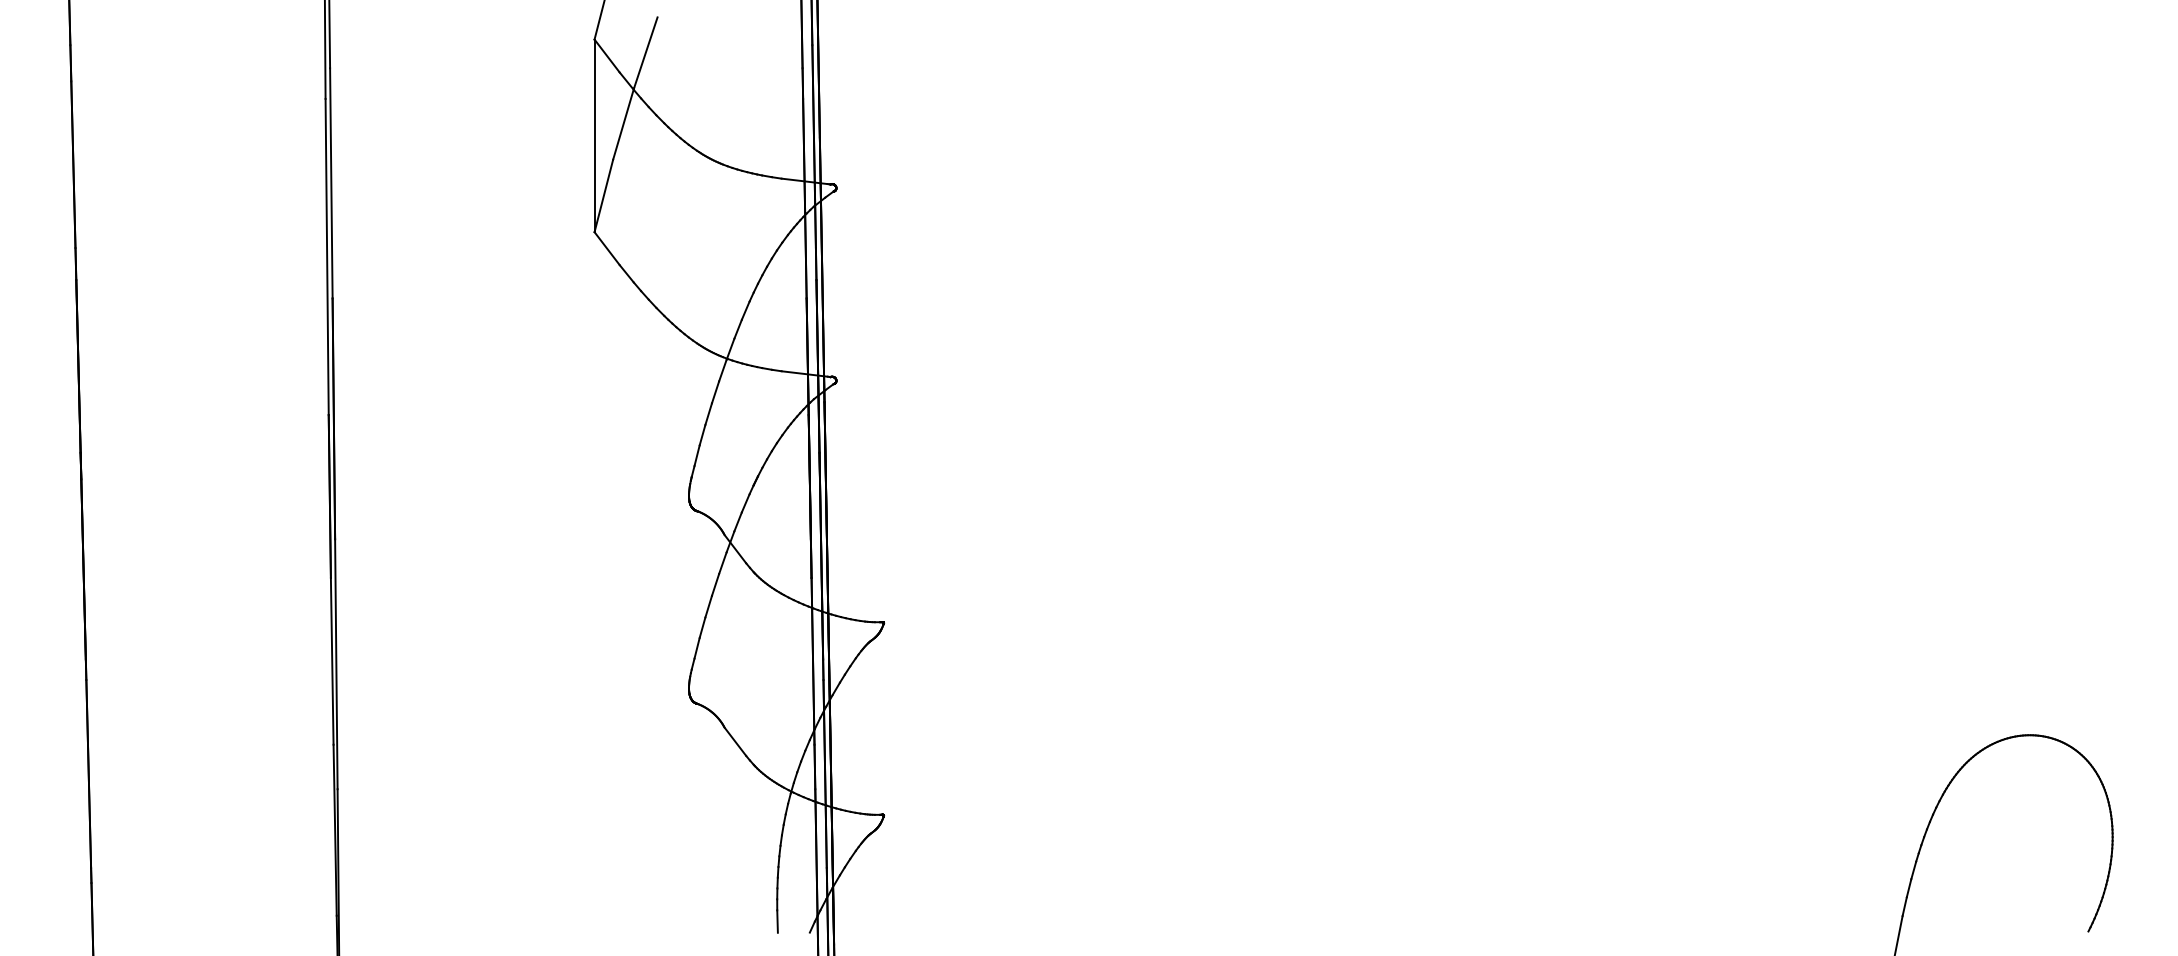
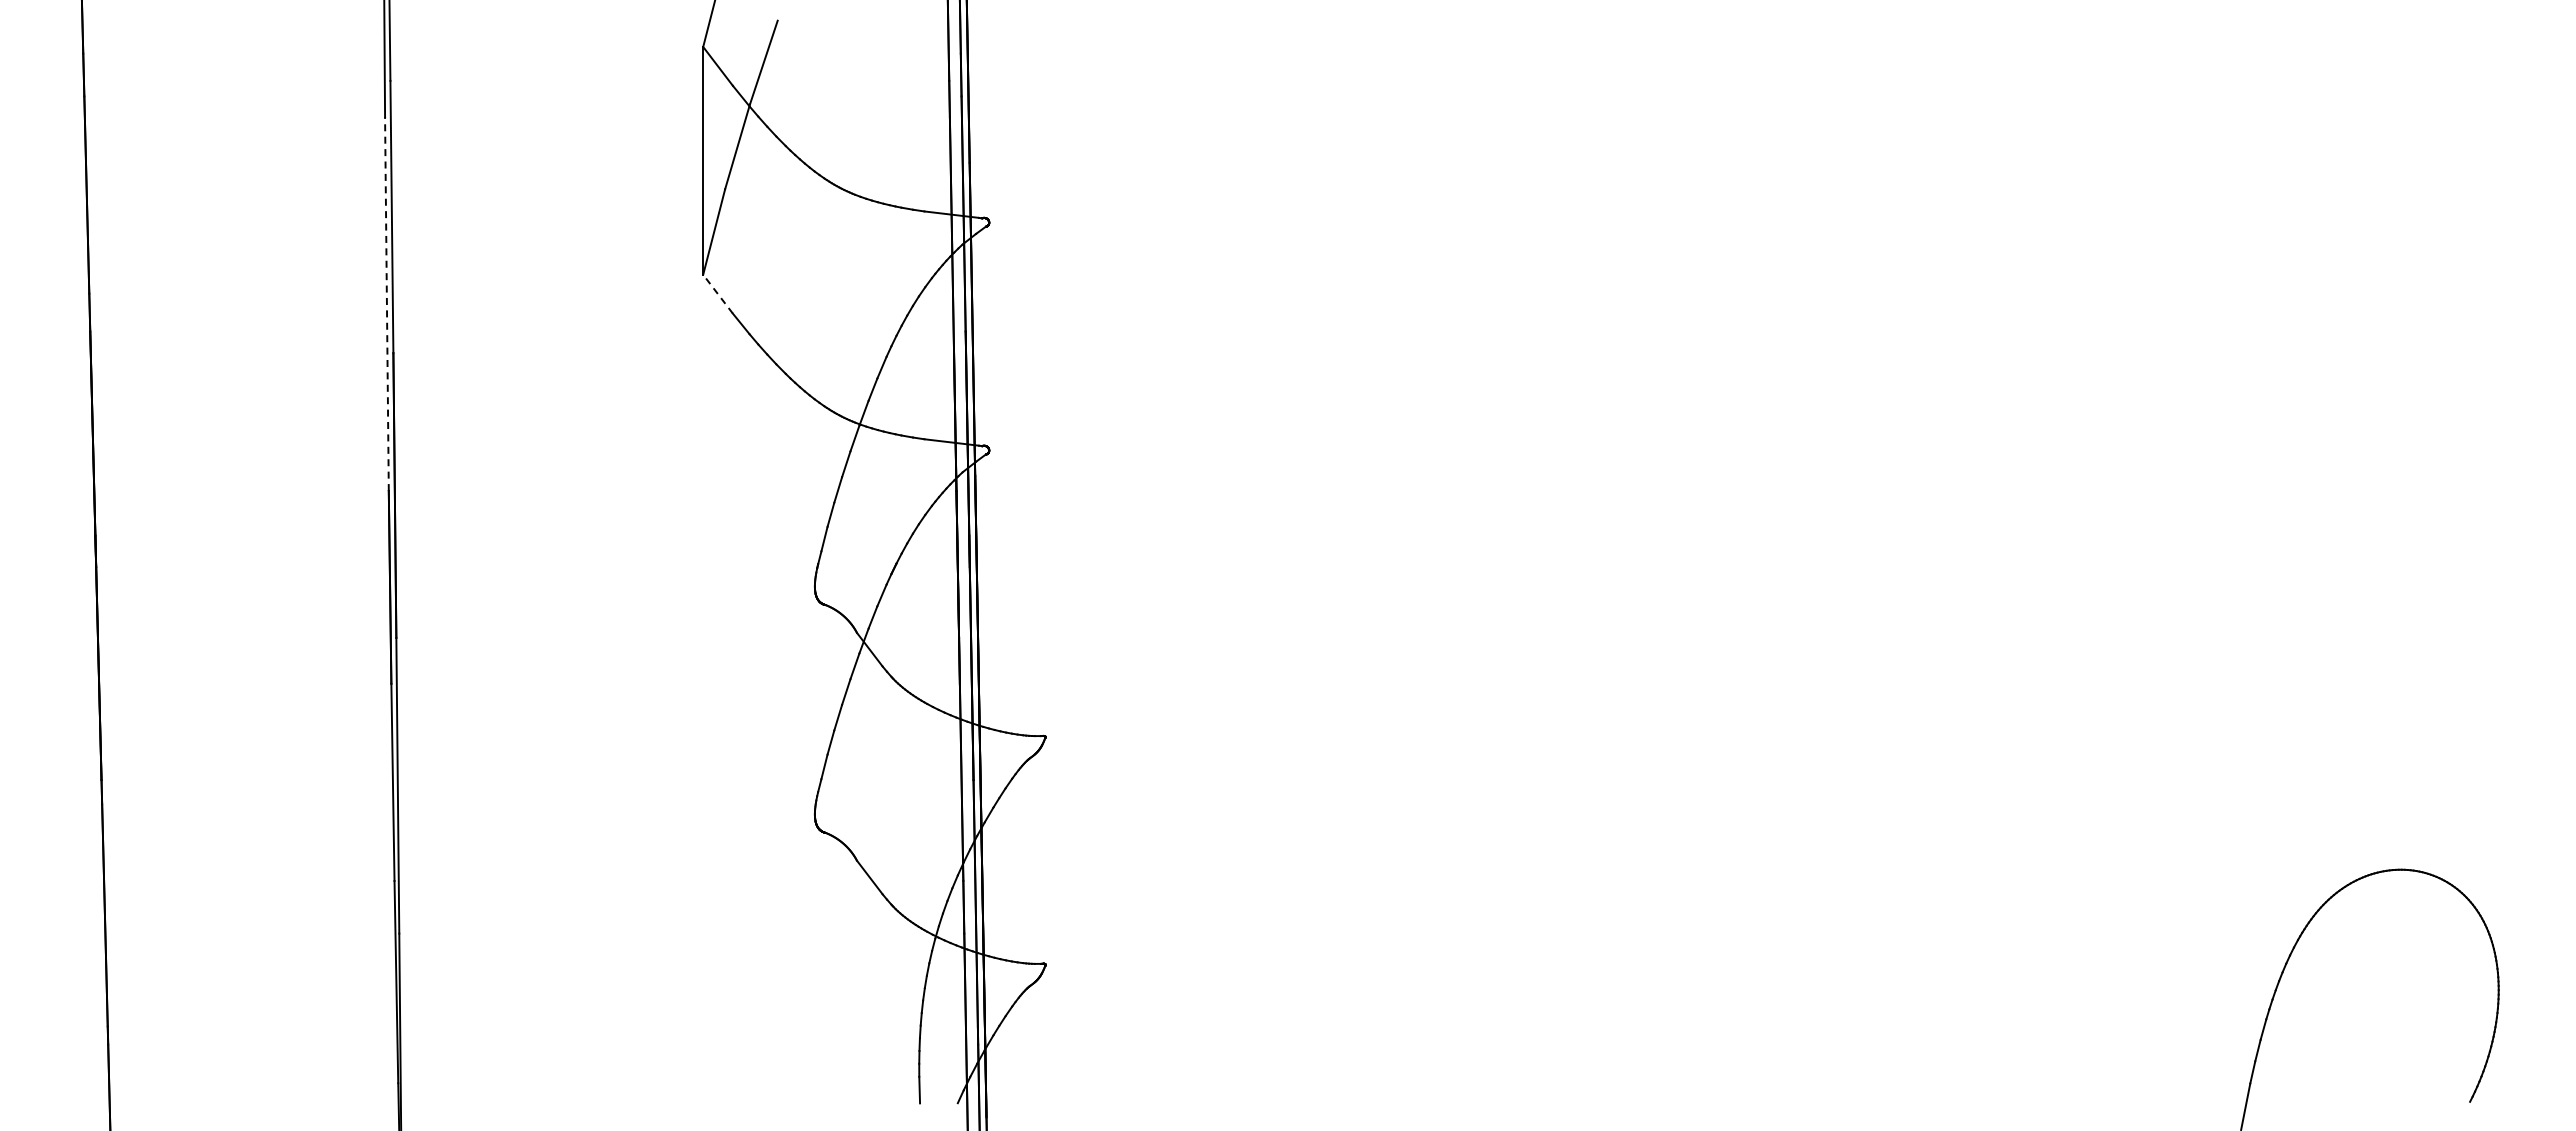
line: (606, 248) -> (717, 293), solid -> dashed
line: (326, 257) -> (386, 304), solid -> dashed

